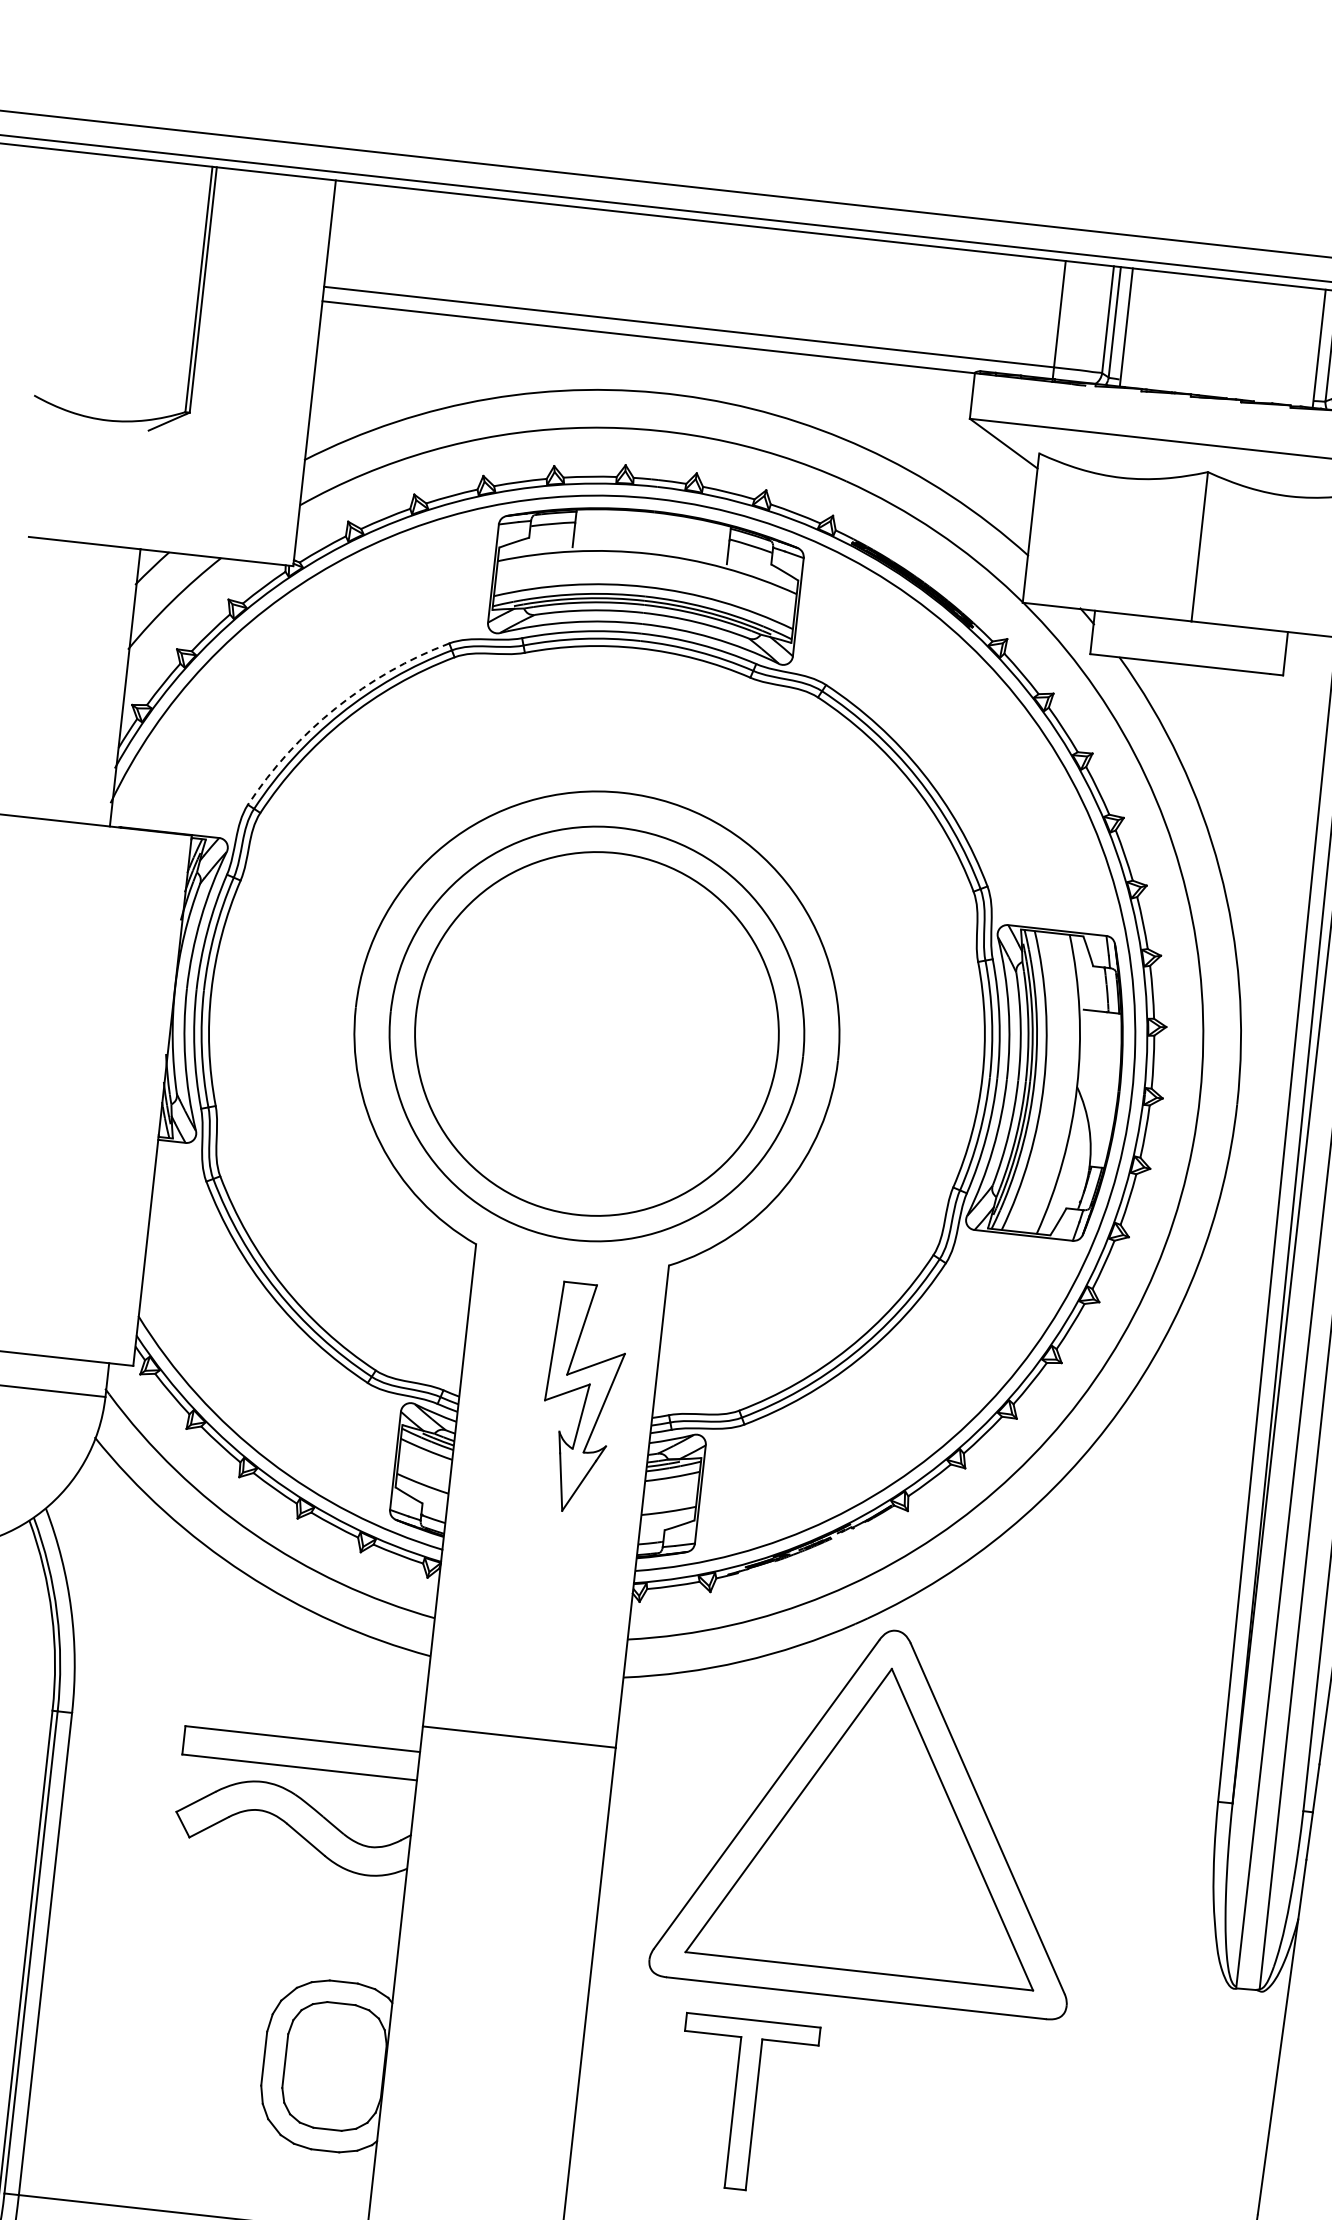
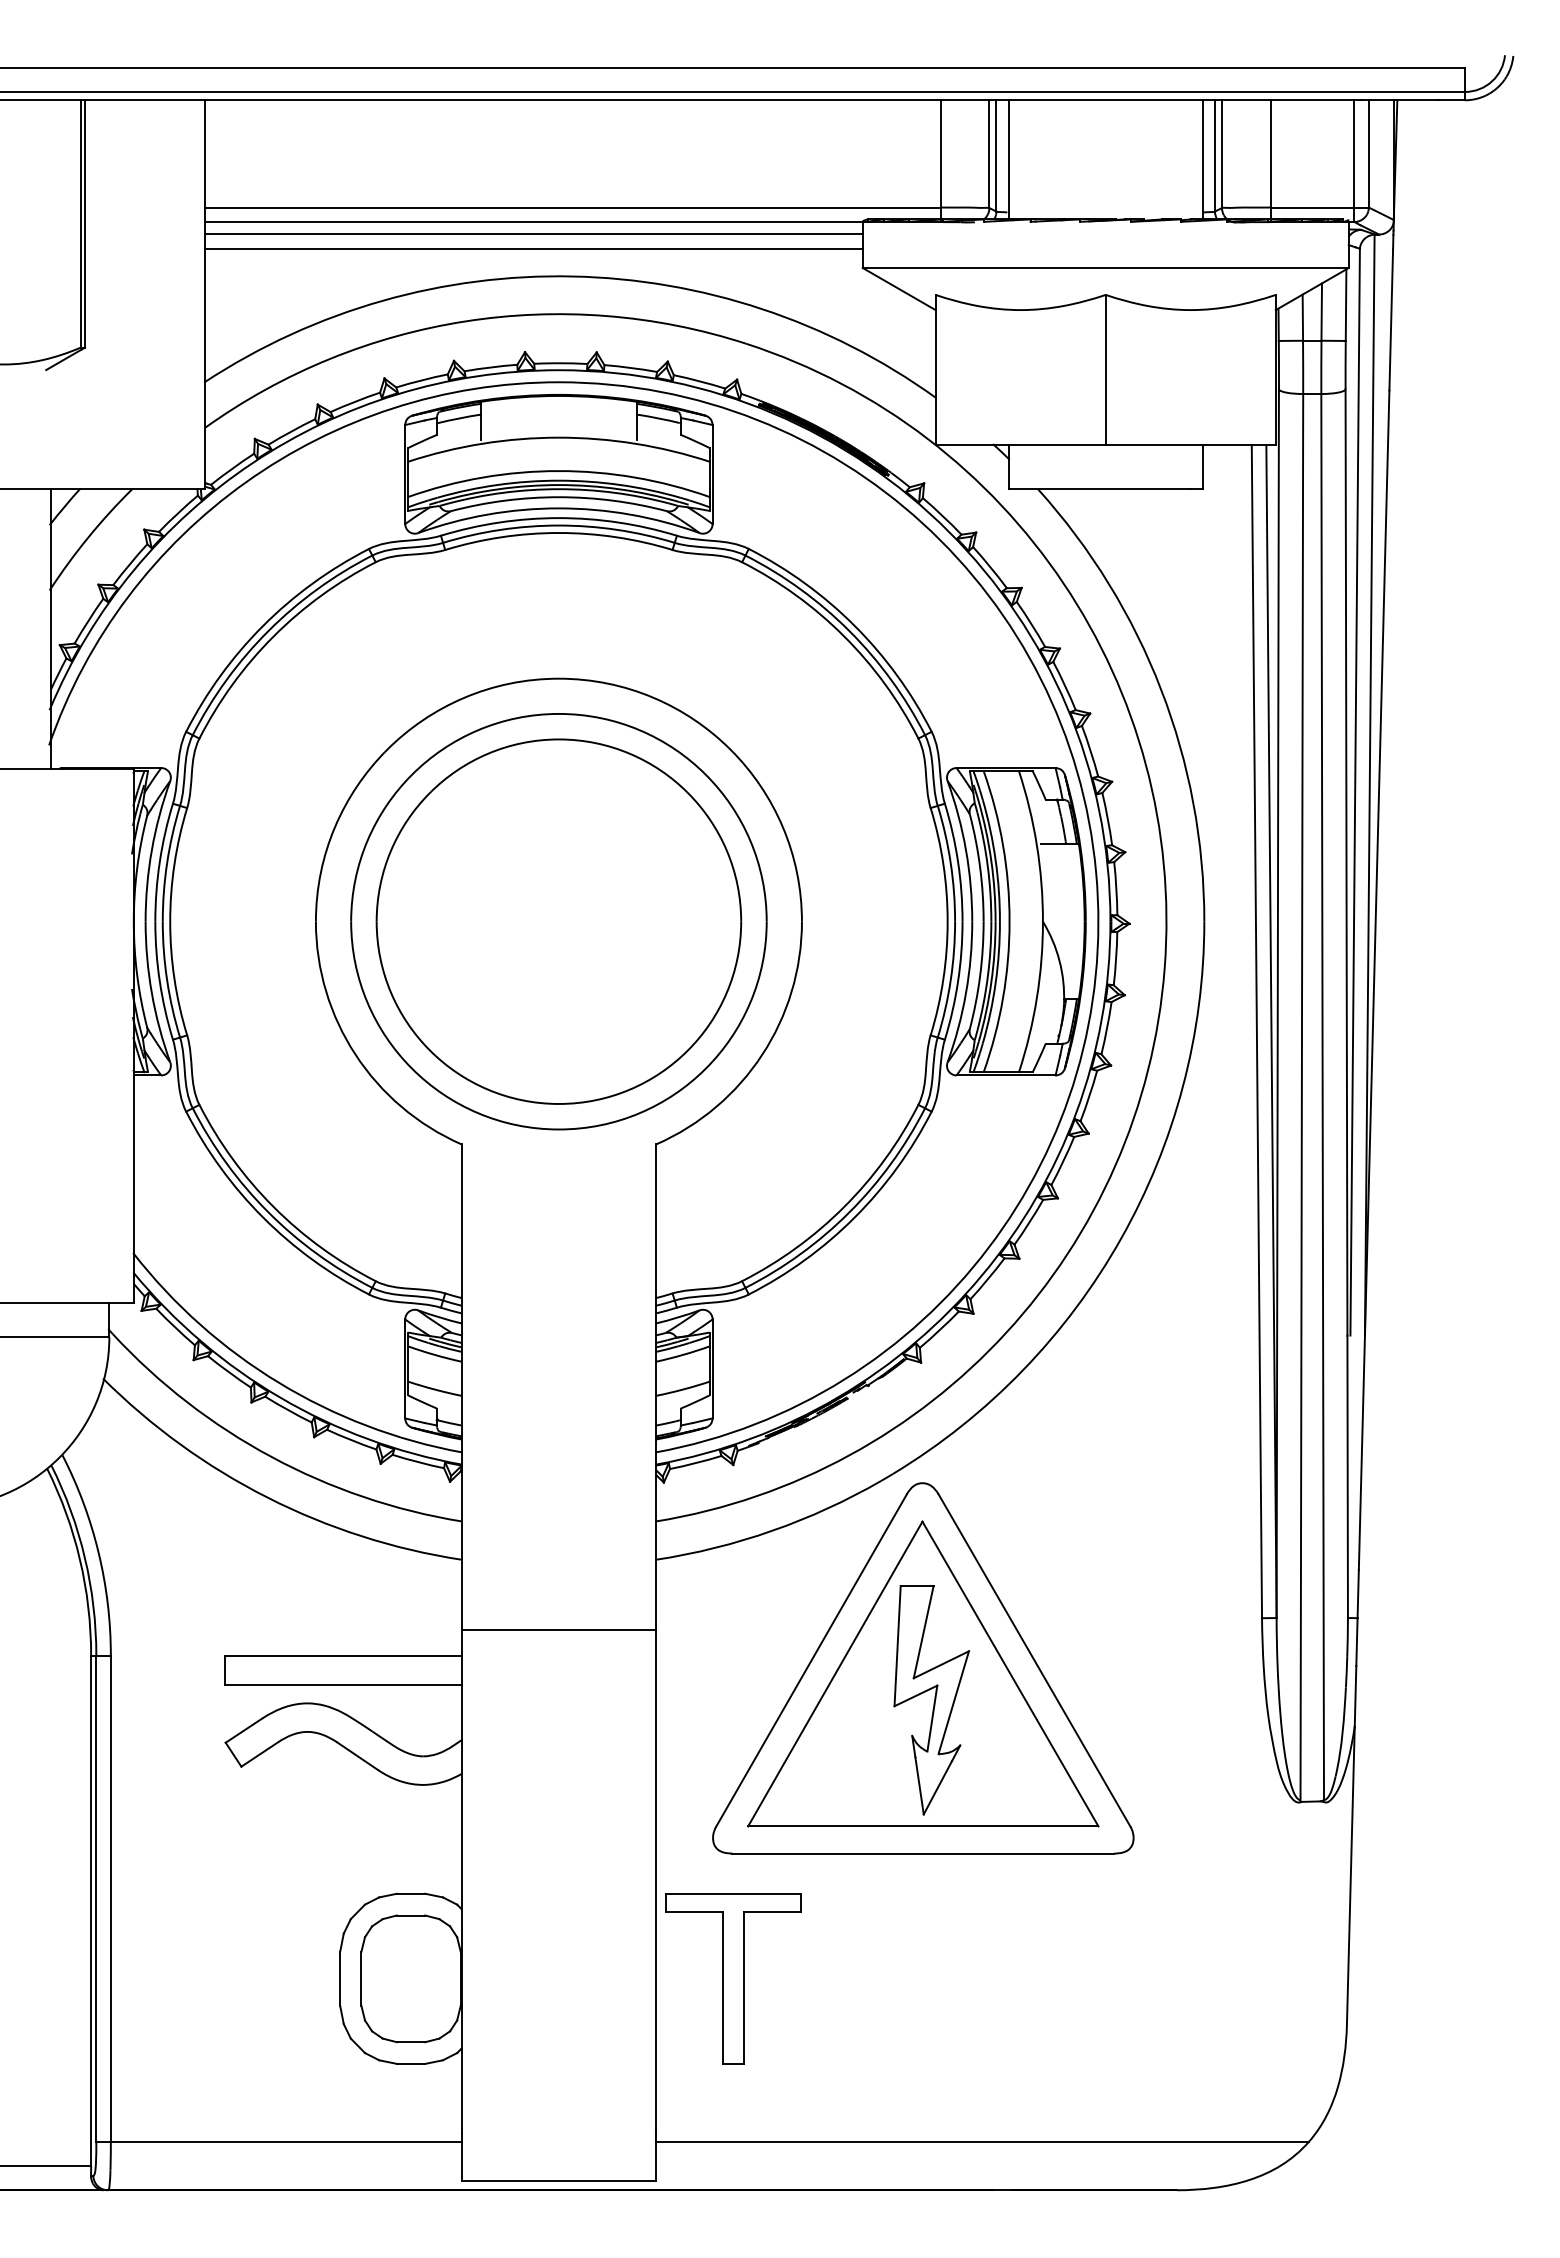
line: (646, 349) -> (533, 234), added
line: (645, 363) -> (533, 248), added
arc: (336, 707) -> (263, 625), dashed -> solid
part: (582, 1398) -> (931, 1700), moved
part: (744, 2104) -> (733, 1978), moved

